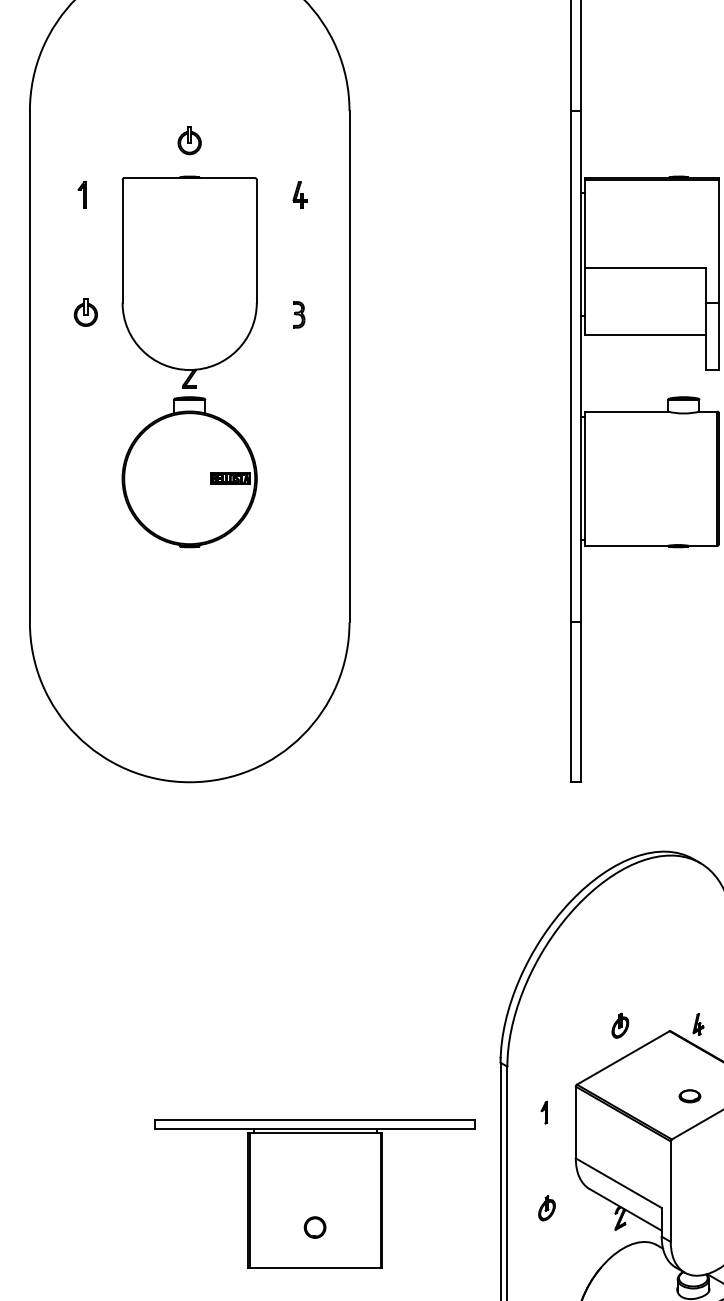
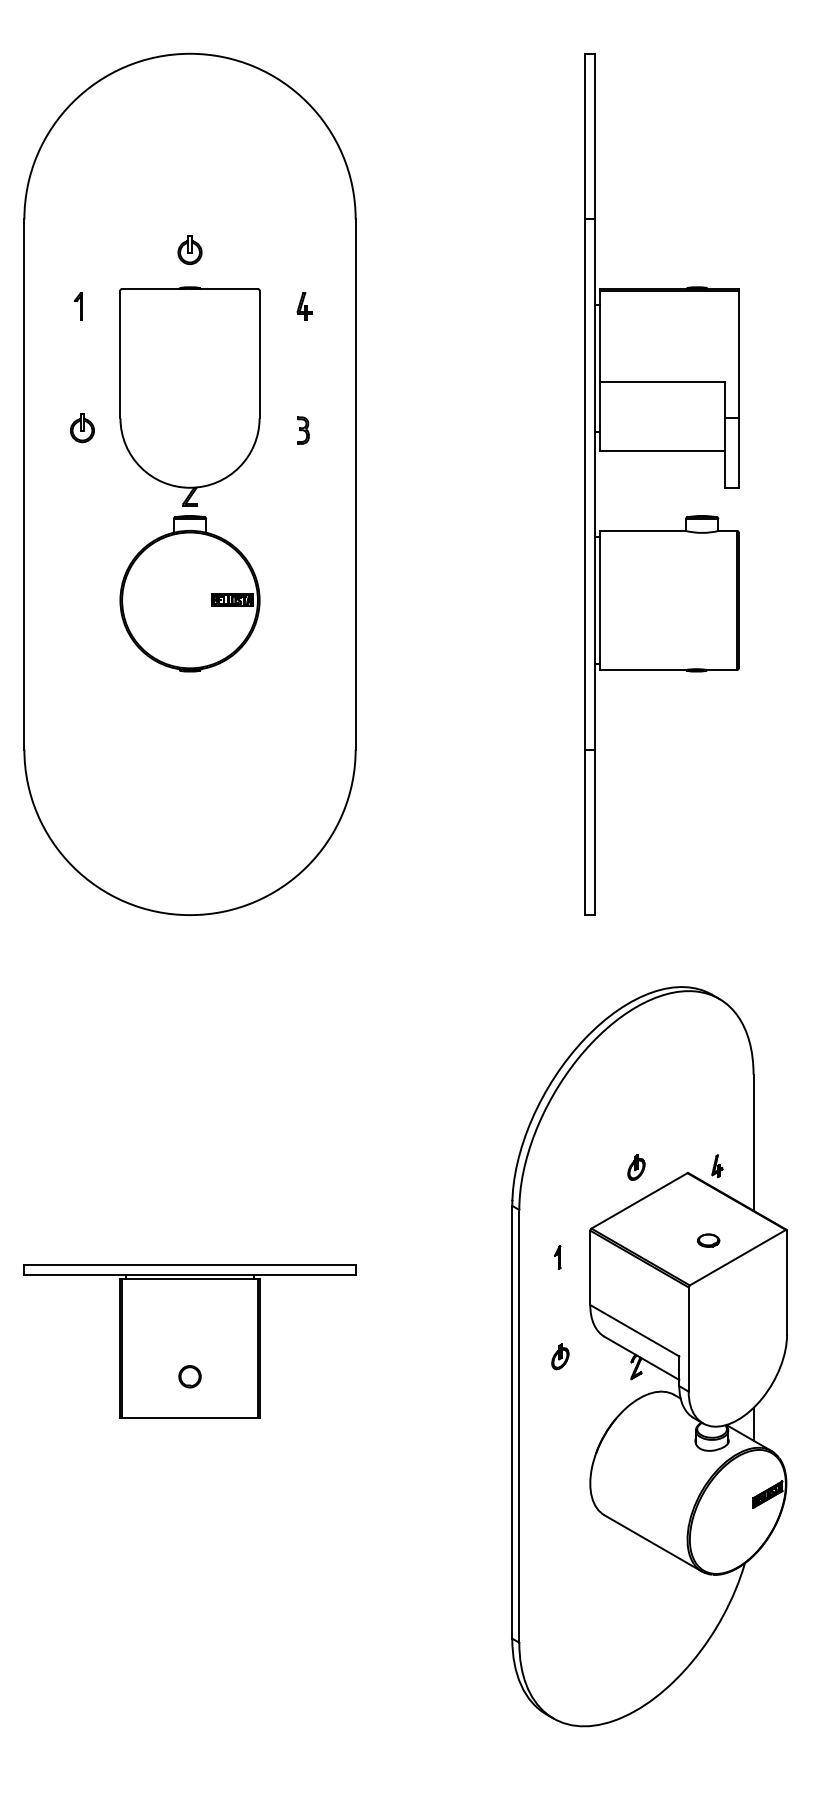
part: (314, 1193) -> (189, 1341), moved

